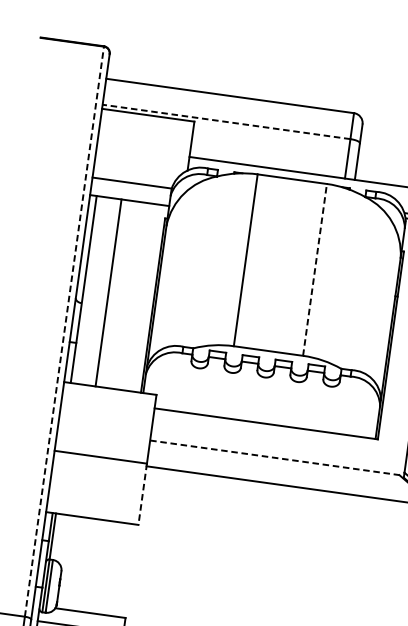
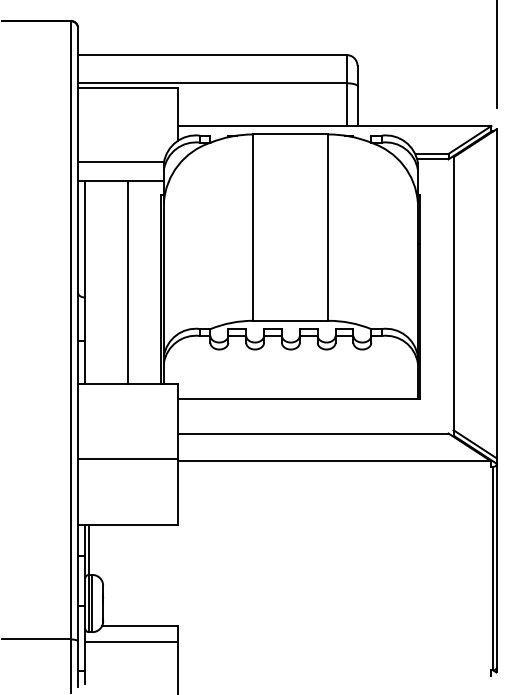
line: (225, 122) -> (211, 83), dashed -> solid
line: (315, 269) -> (328, 227), dashed -> solid
line: (108, 292) -> (128, 282), moved
line: (64, 330) -> (70, 329), dashed -> solid
line: (274, 457) -> (313, 433), dashed -> solid
line: (142, 494) -> (178, 492), dashed -> solid

